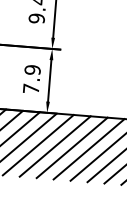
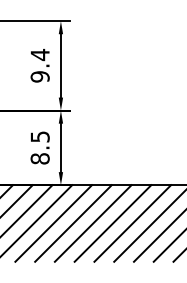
text: (31, 79) -> (39, 147), 7.9 -> 8.5

